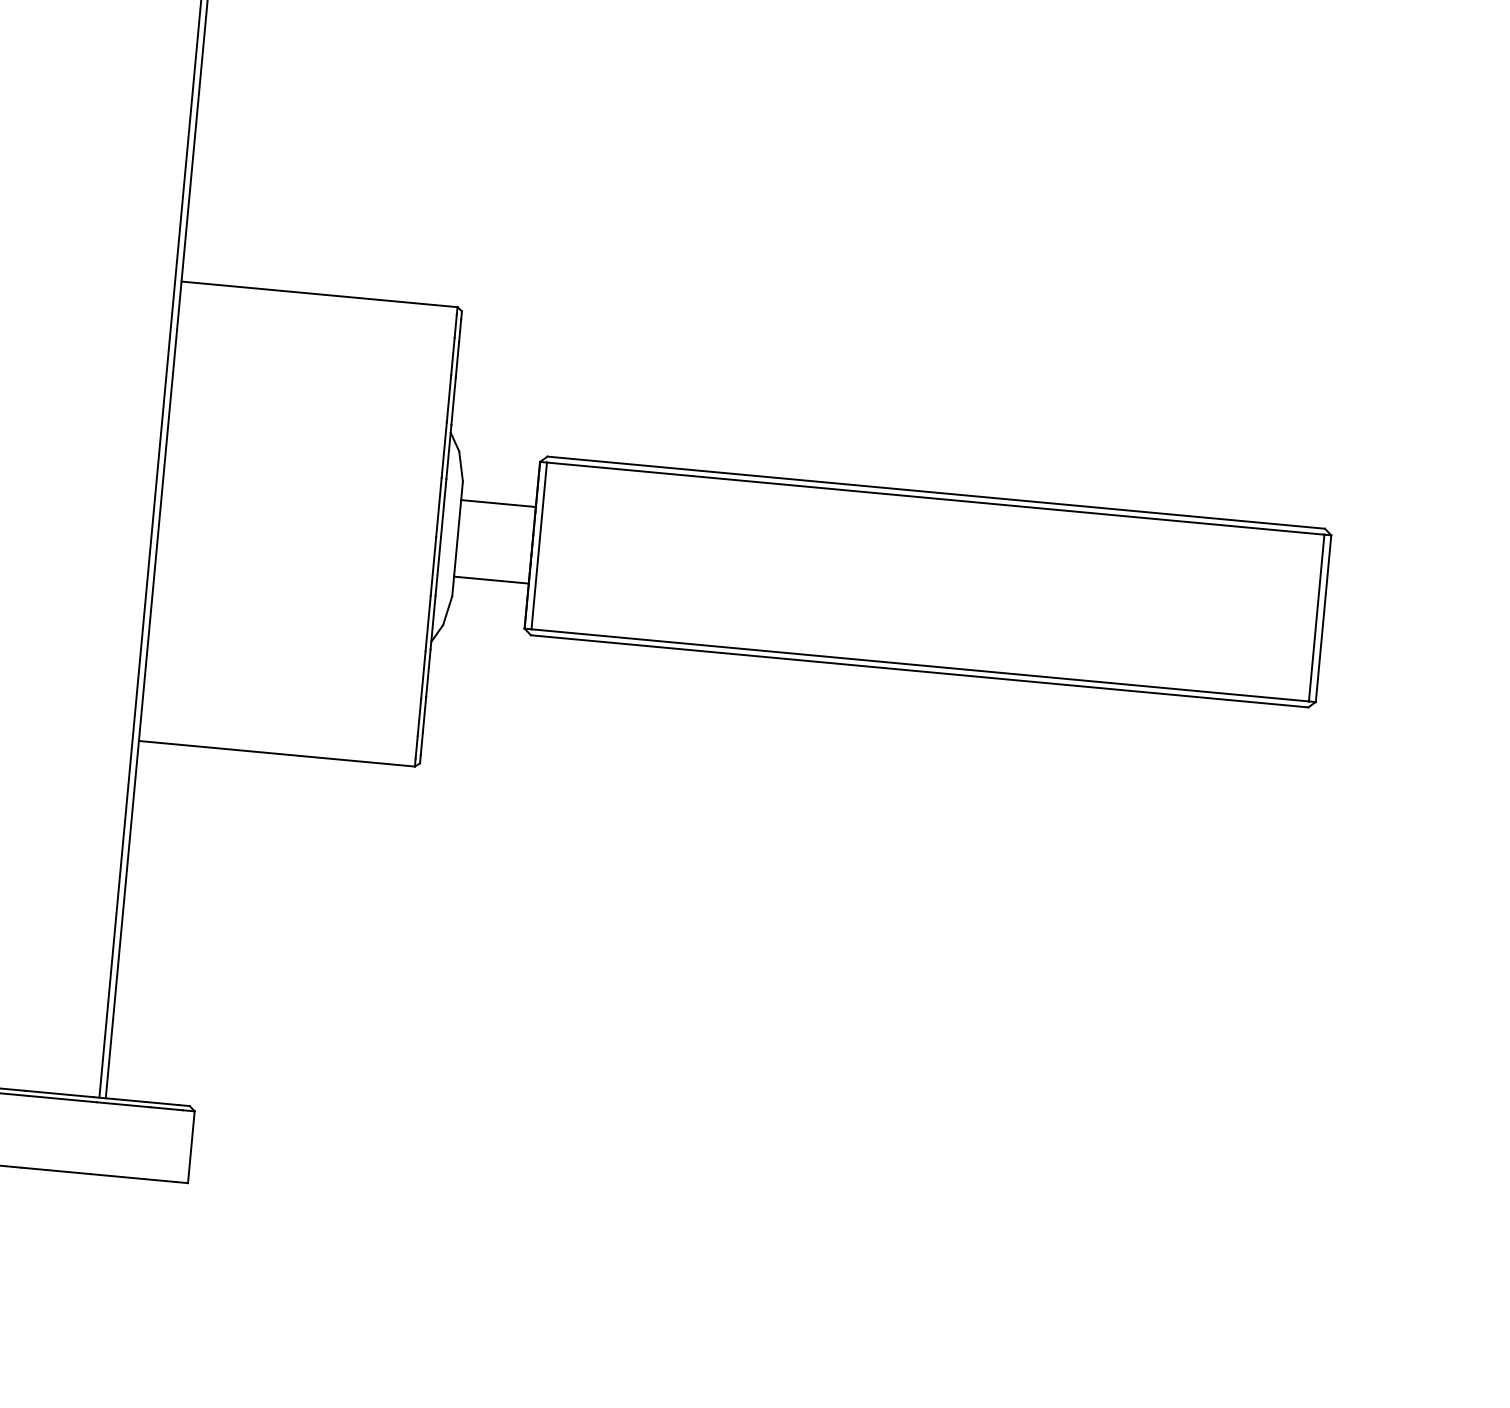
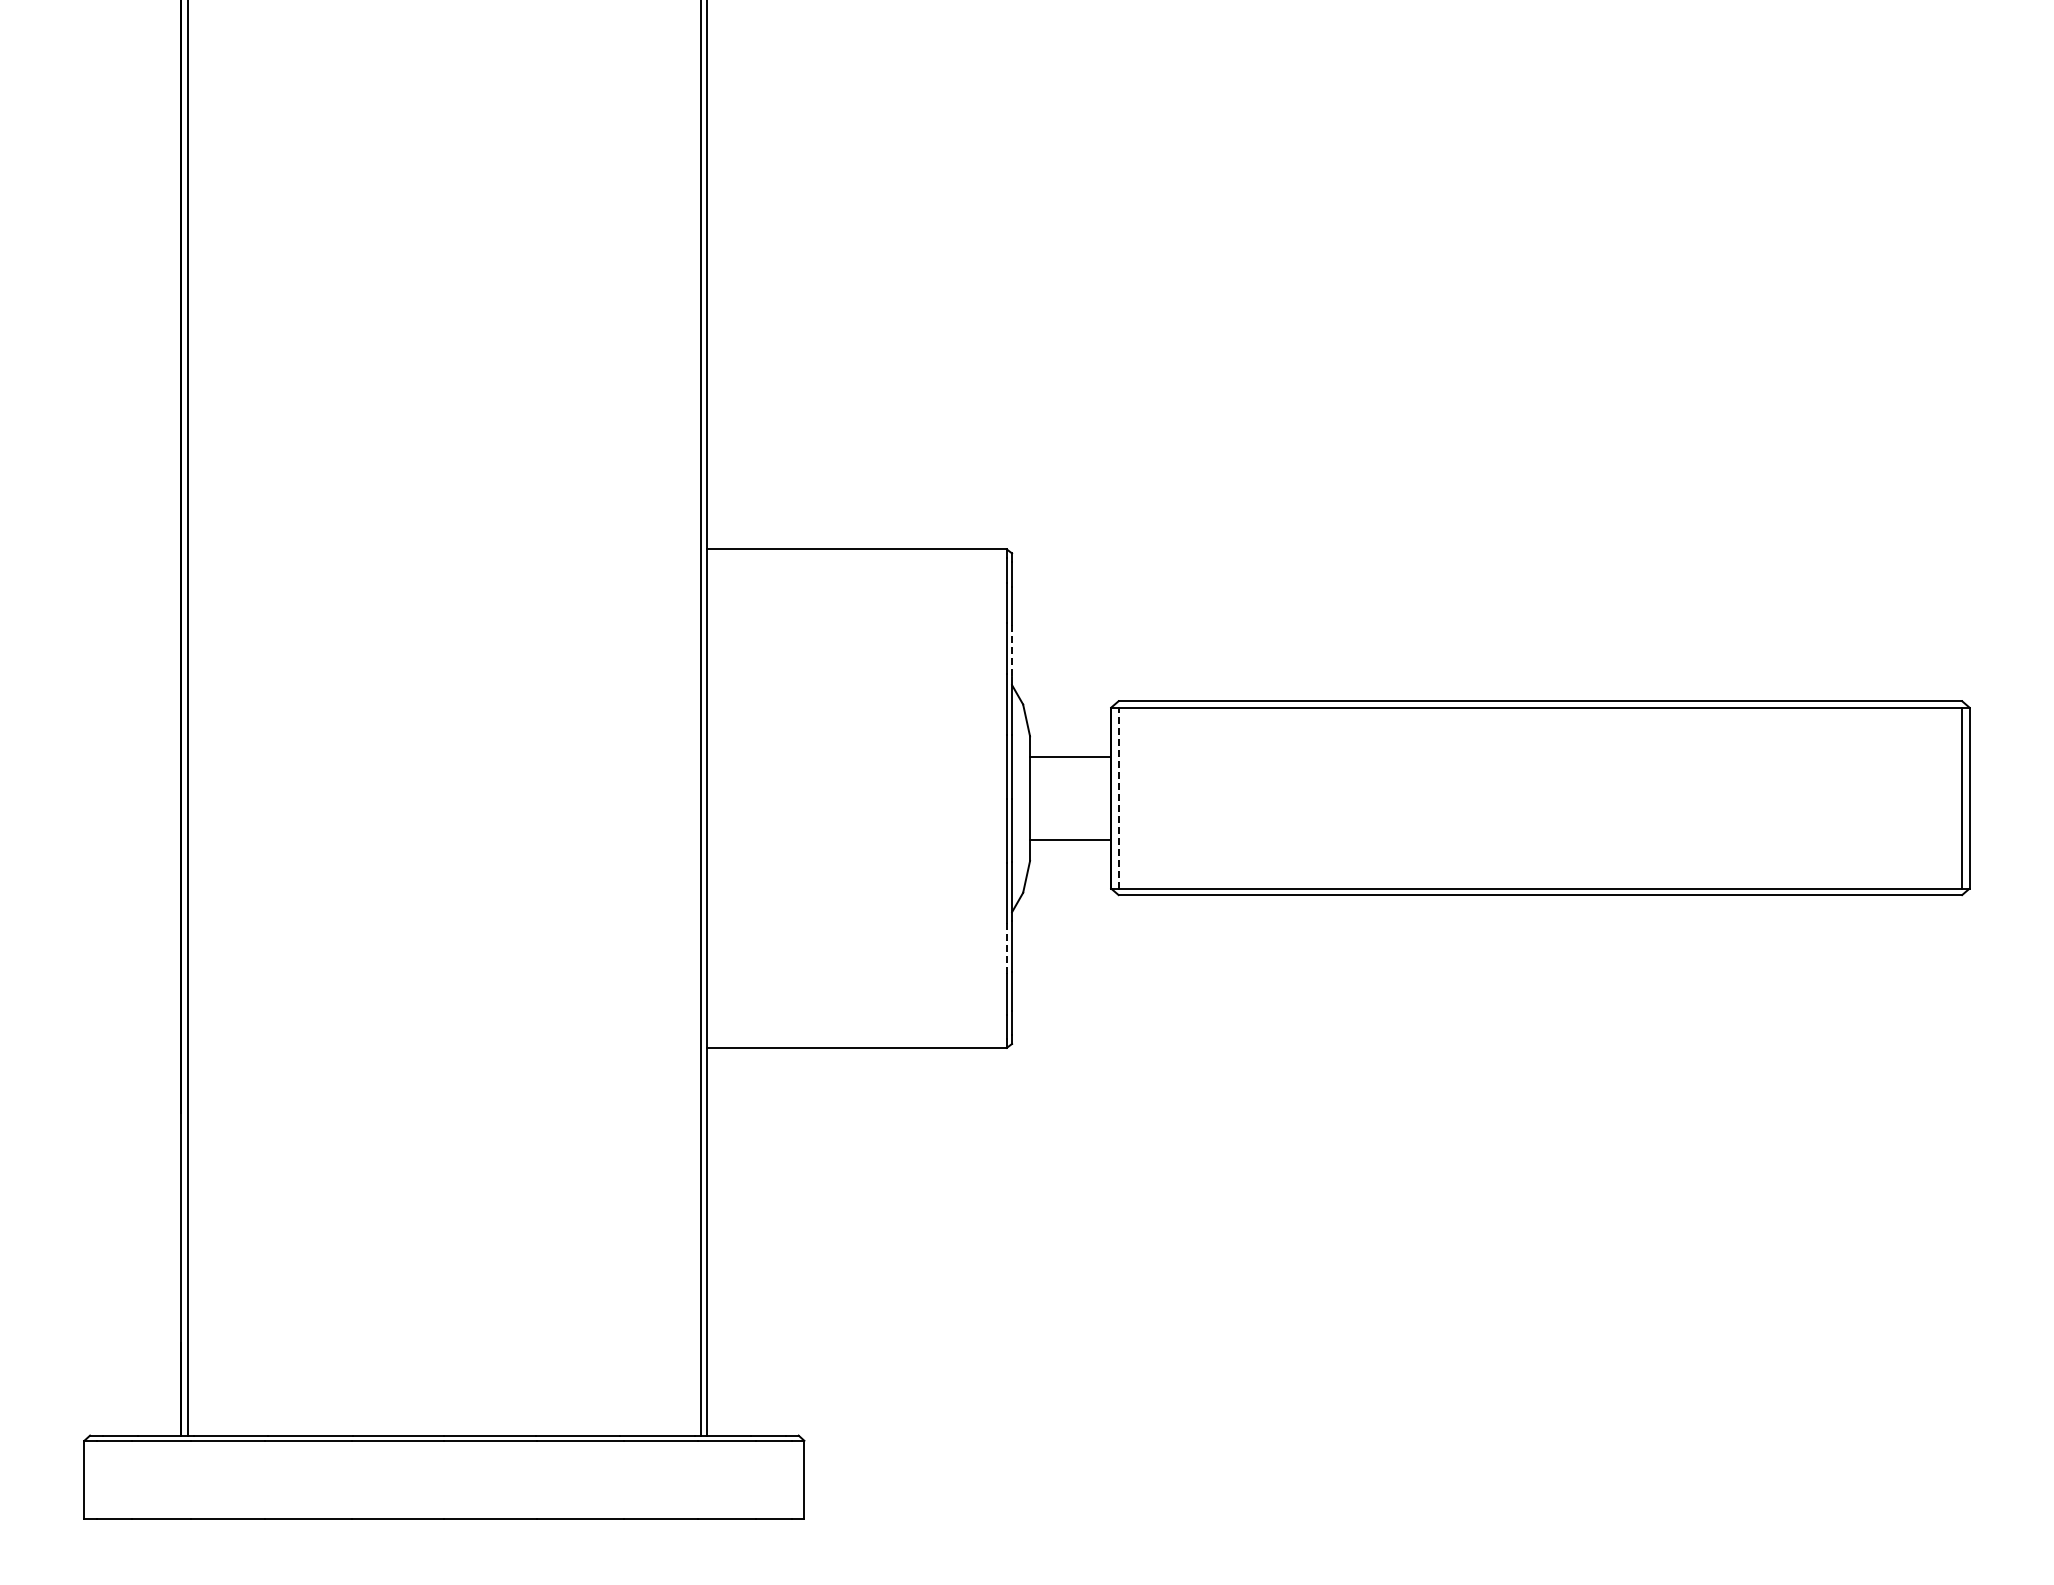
line: (453, 401) -> (1012, 651), solid -> dashed
line: (539, 545) -> (1118, 797), solid -> dashed
line: (423, 674) -> (1006, 948), solid -> dashed

